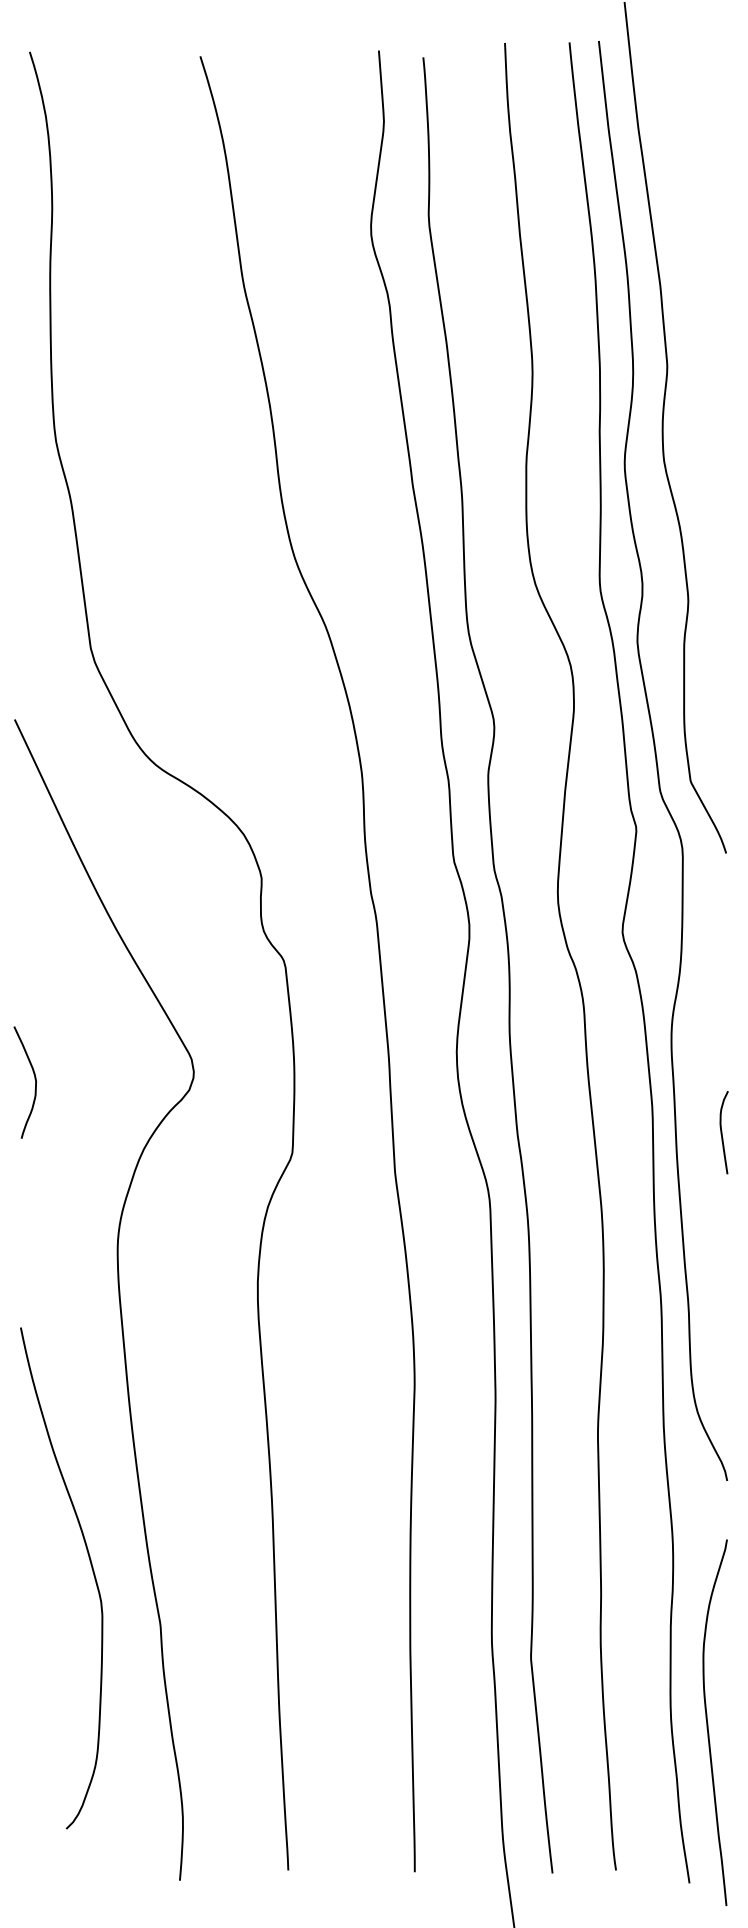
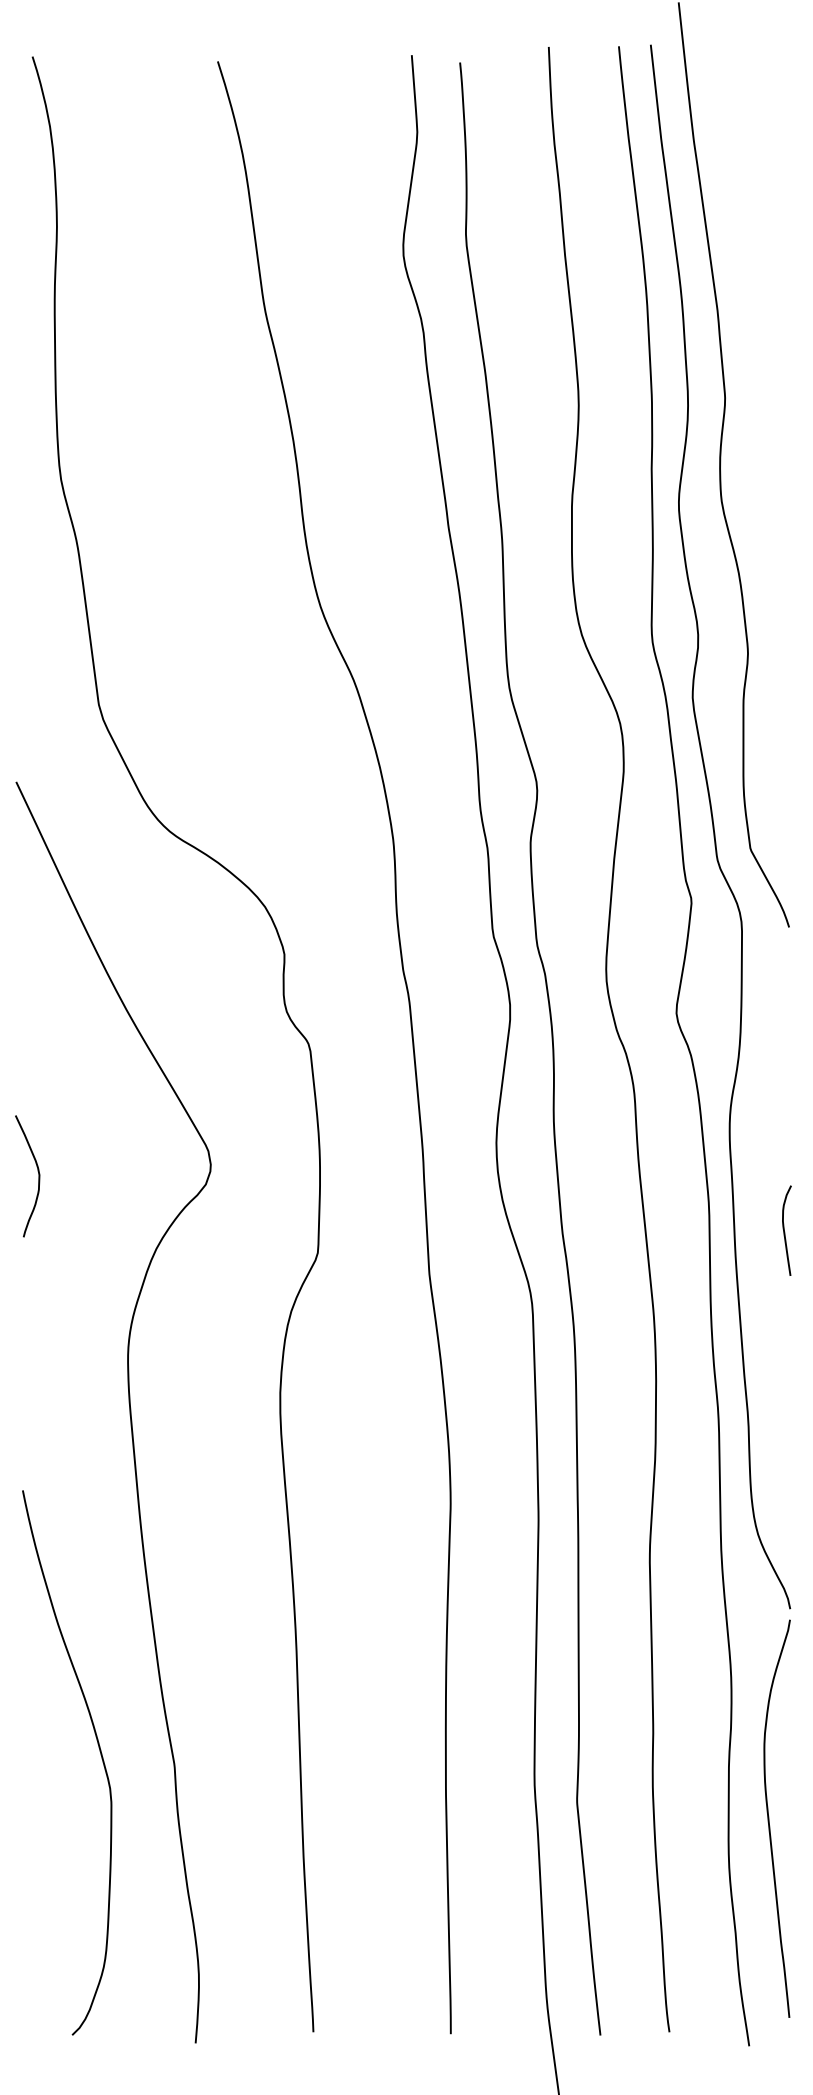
curve: (92, 1571) -> (100, 1755), moved
curve: (708, 1722) -> (769, 1818), moved

